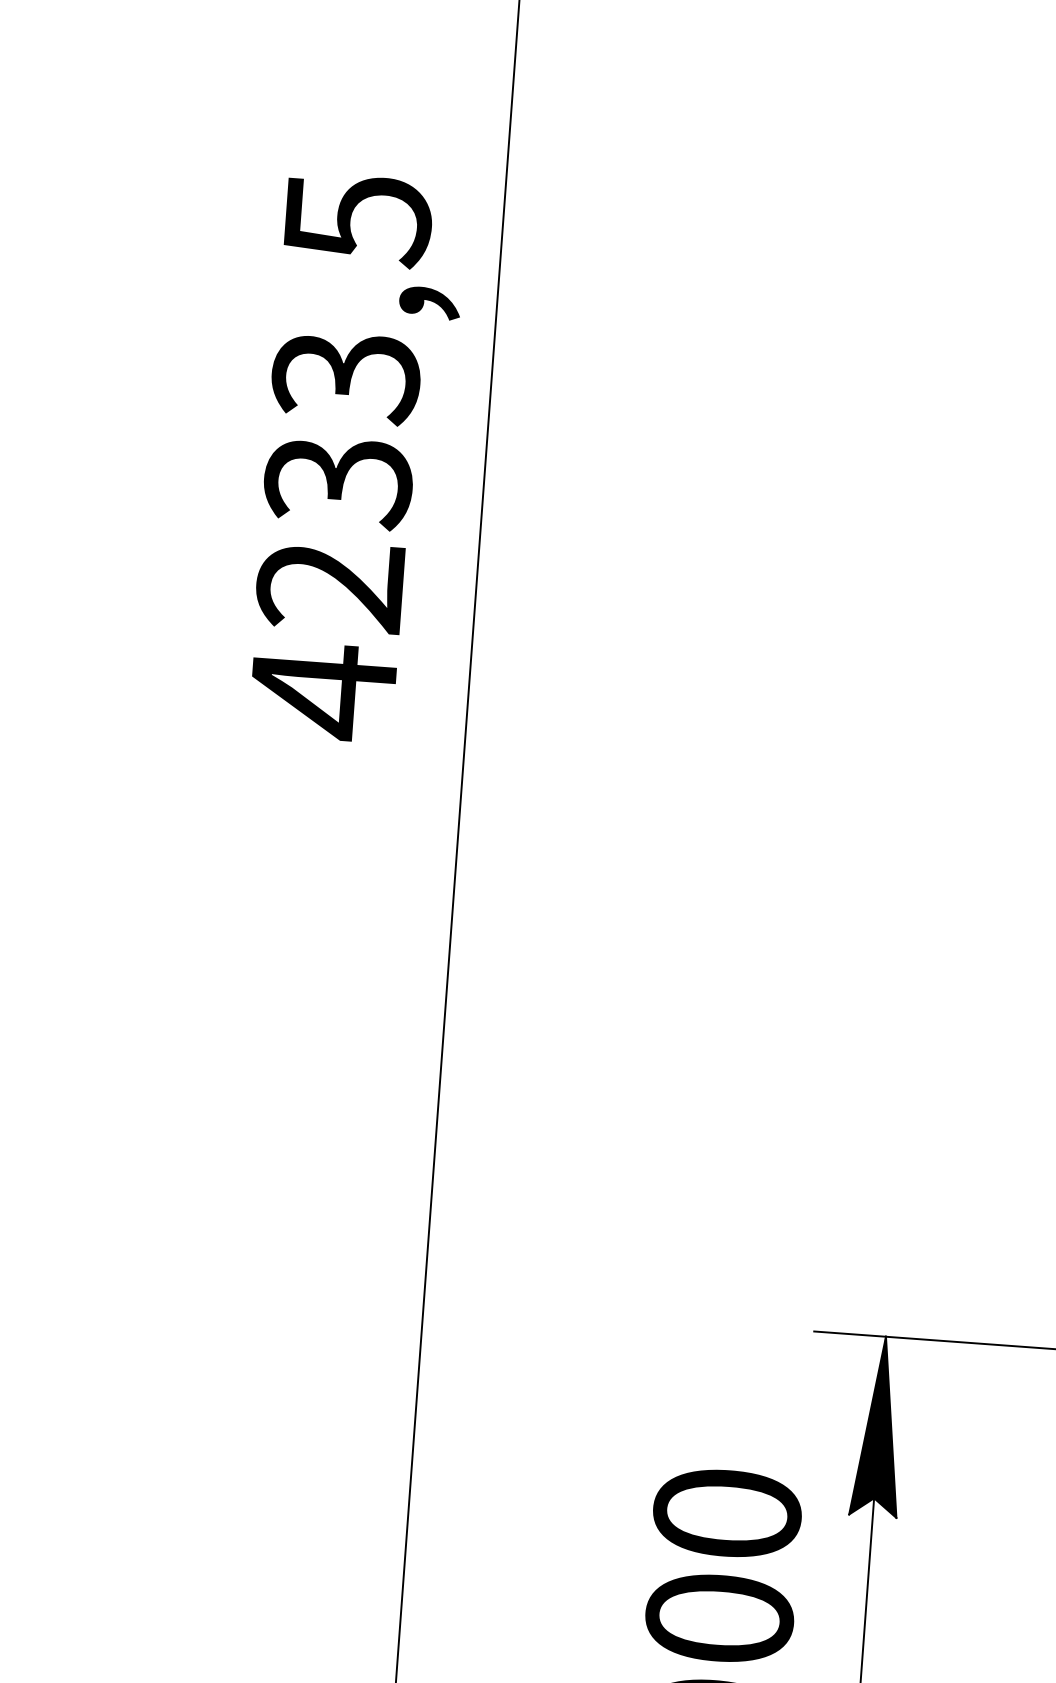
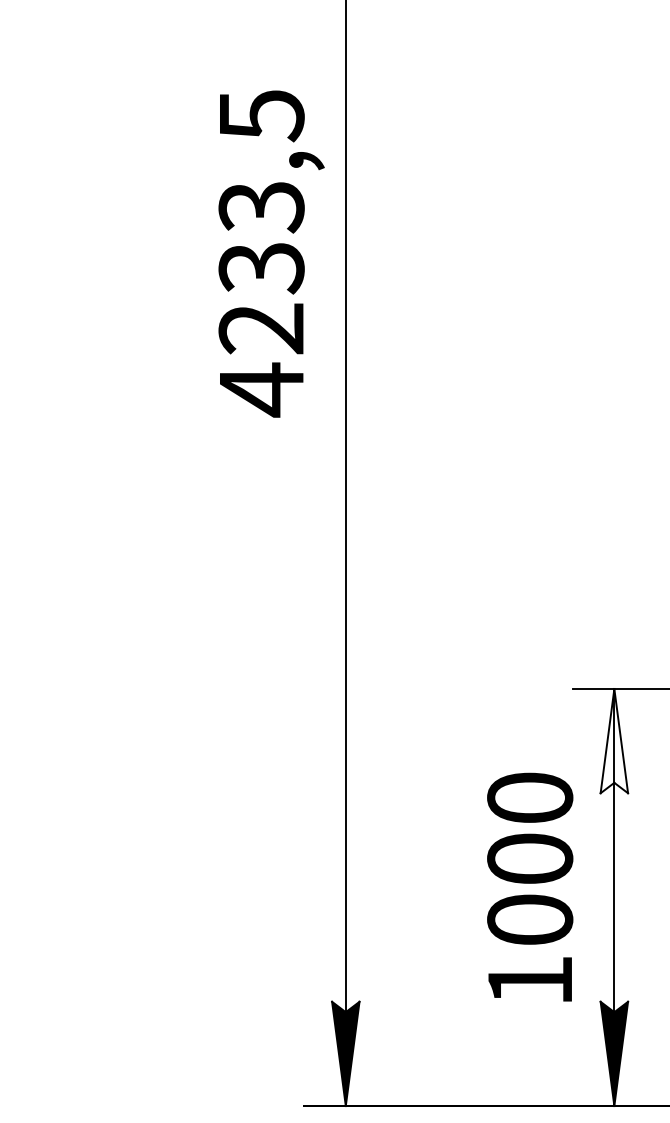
text: (357, 457) -> (271, 253), moved
fill: (879, 1425) -> (614, 740), removed

